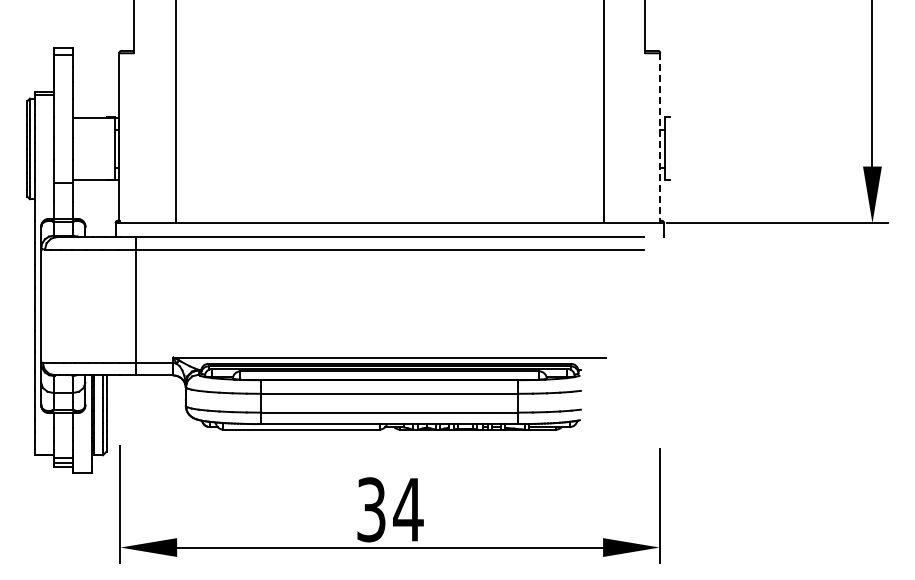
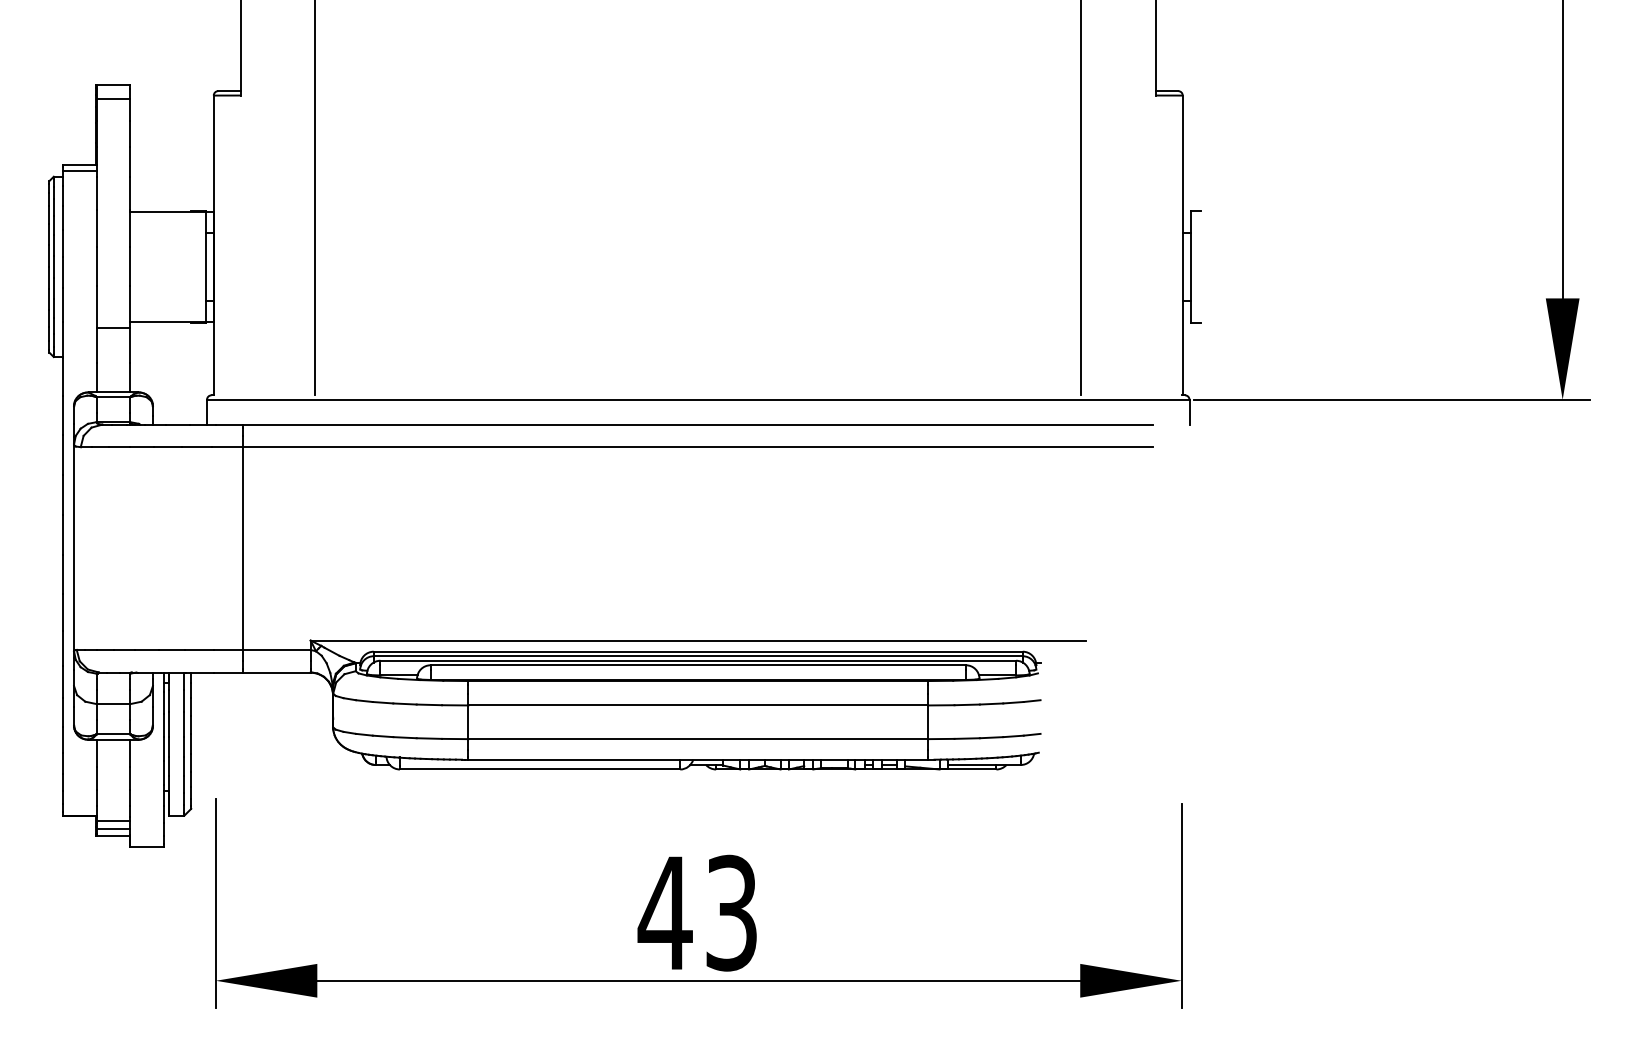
line: (660, 137) -> (1183, 246), dashed -> solid
text: (389, 509) -> (697, 912), 34 -> 43

